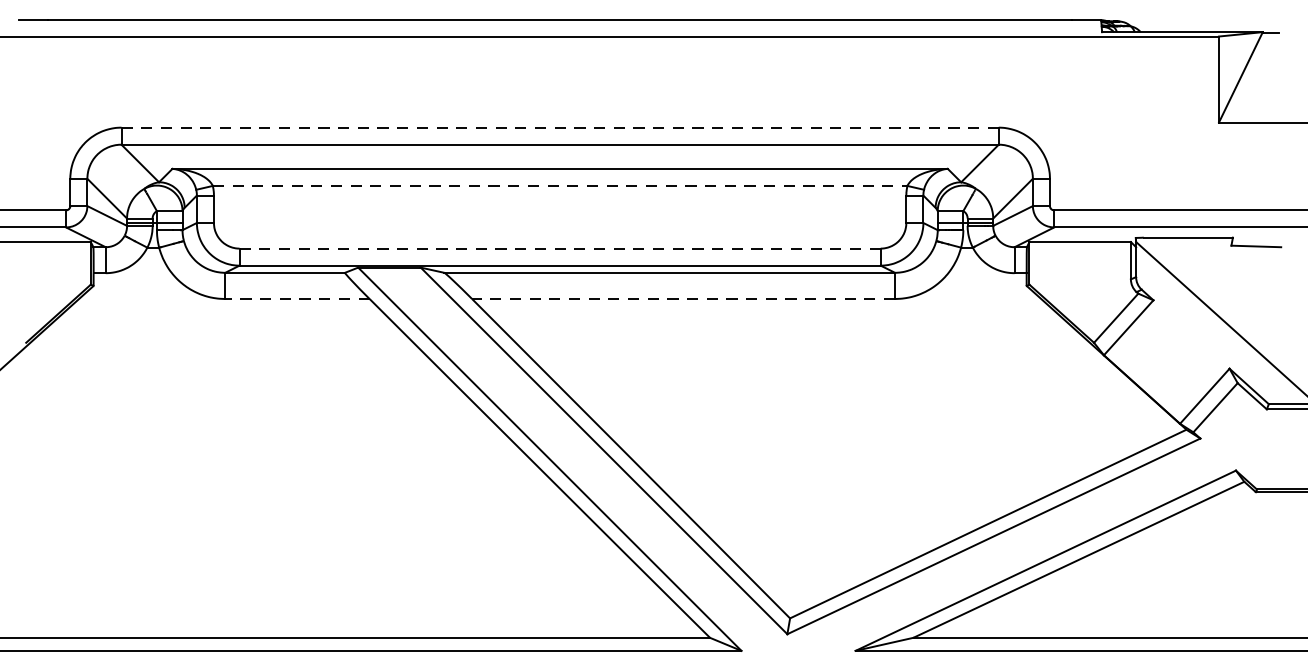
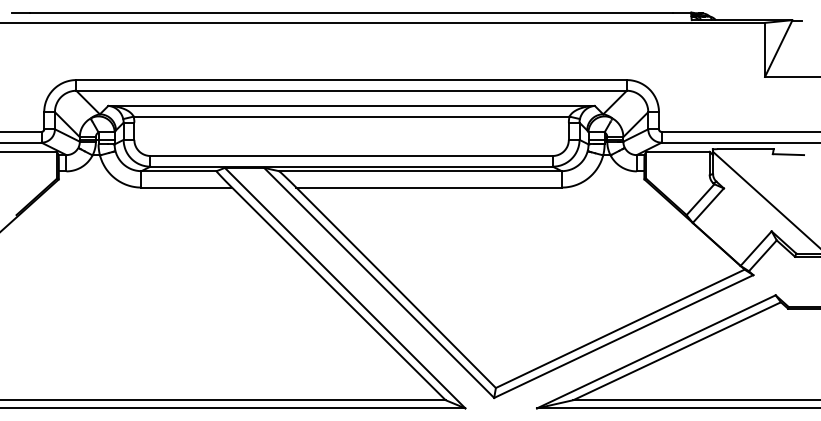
line: (561, 128) -> (352, 80), dashed -> solid
line: (559, 185) -> (351, 116), dashed -> solid
line: (561, 247) -> (352, 155), dashed -> solid
line: (297, 298) -> (186, 187), dashed -> solid
line: (684, 298) -> (429, 187), dashed -> solid

